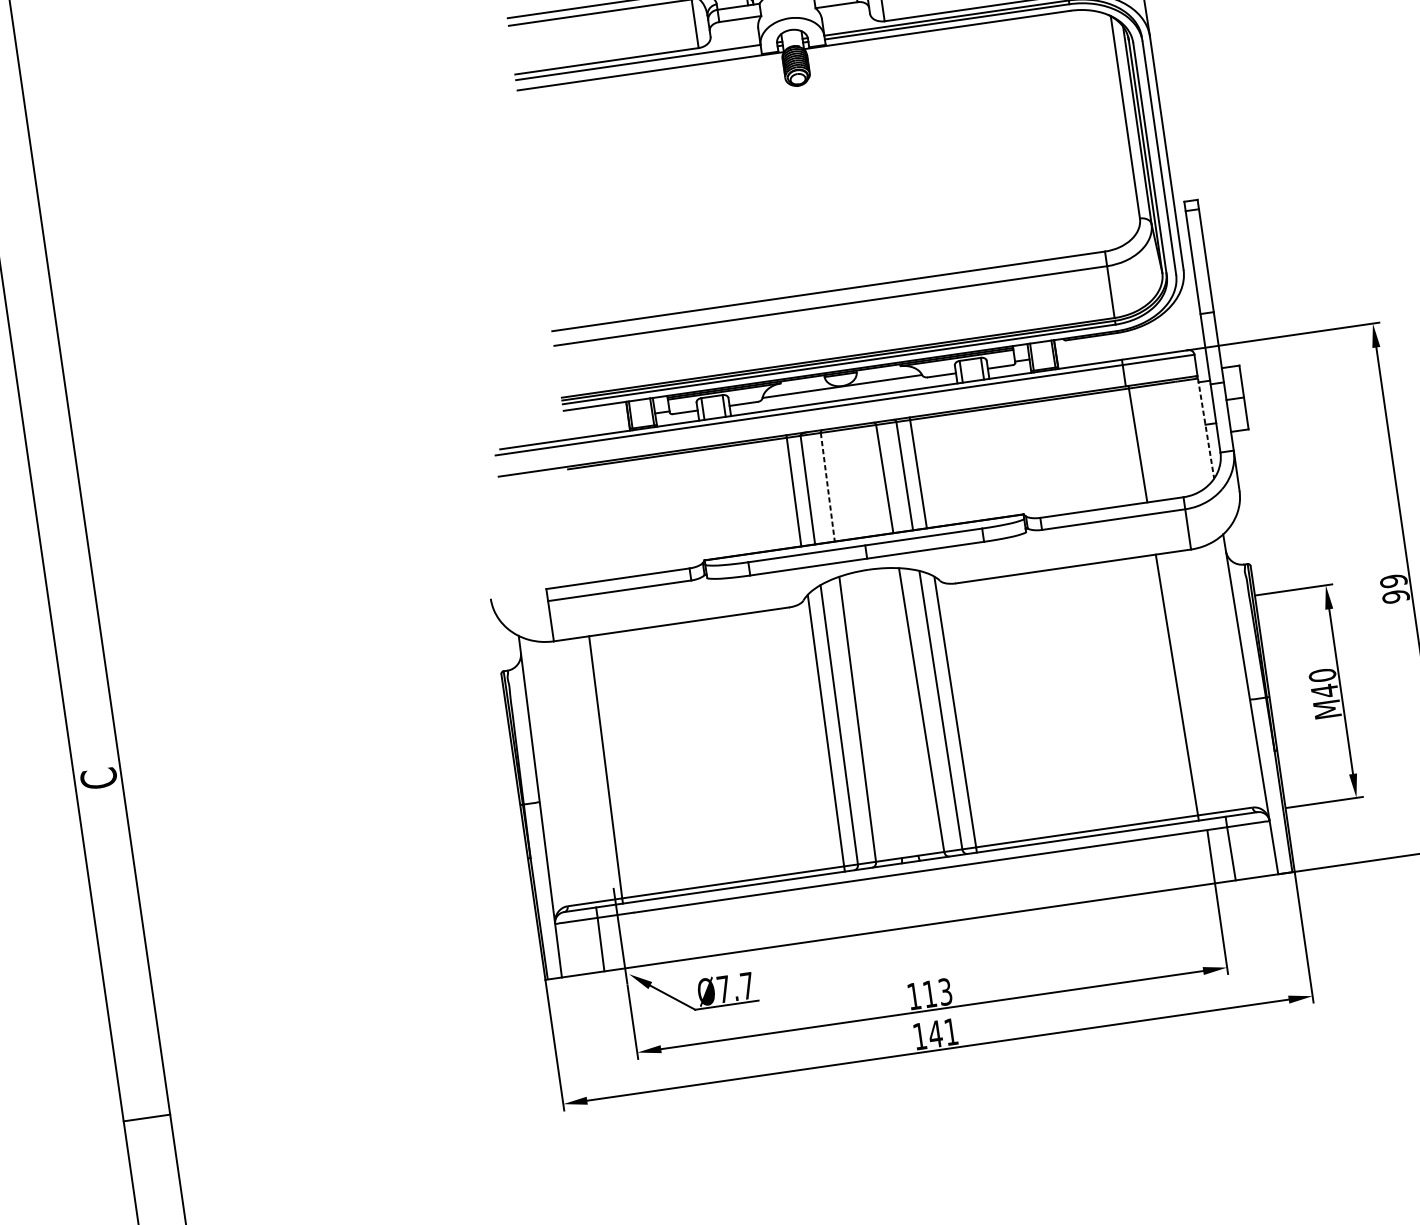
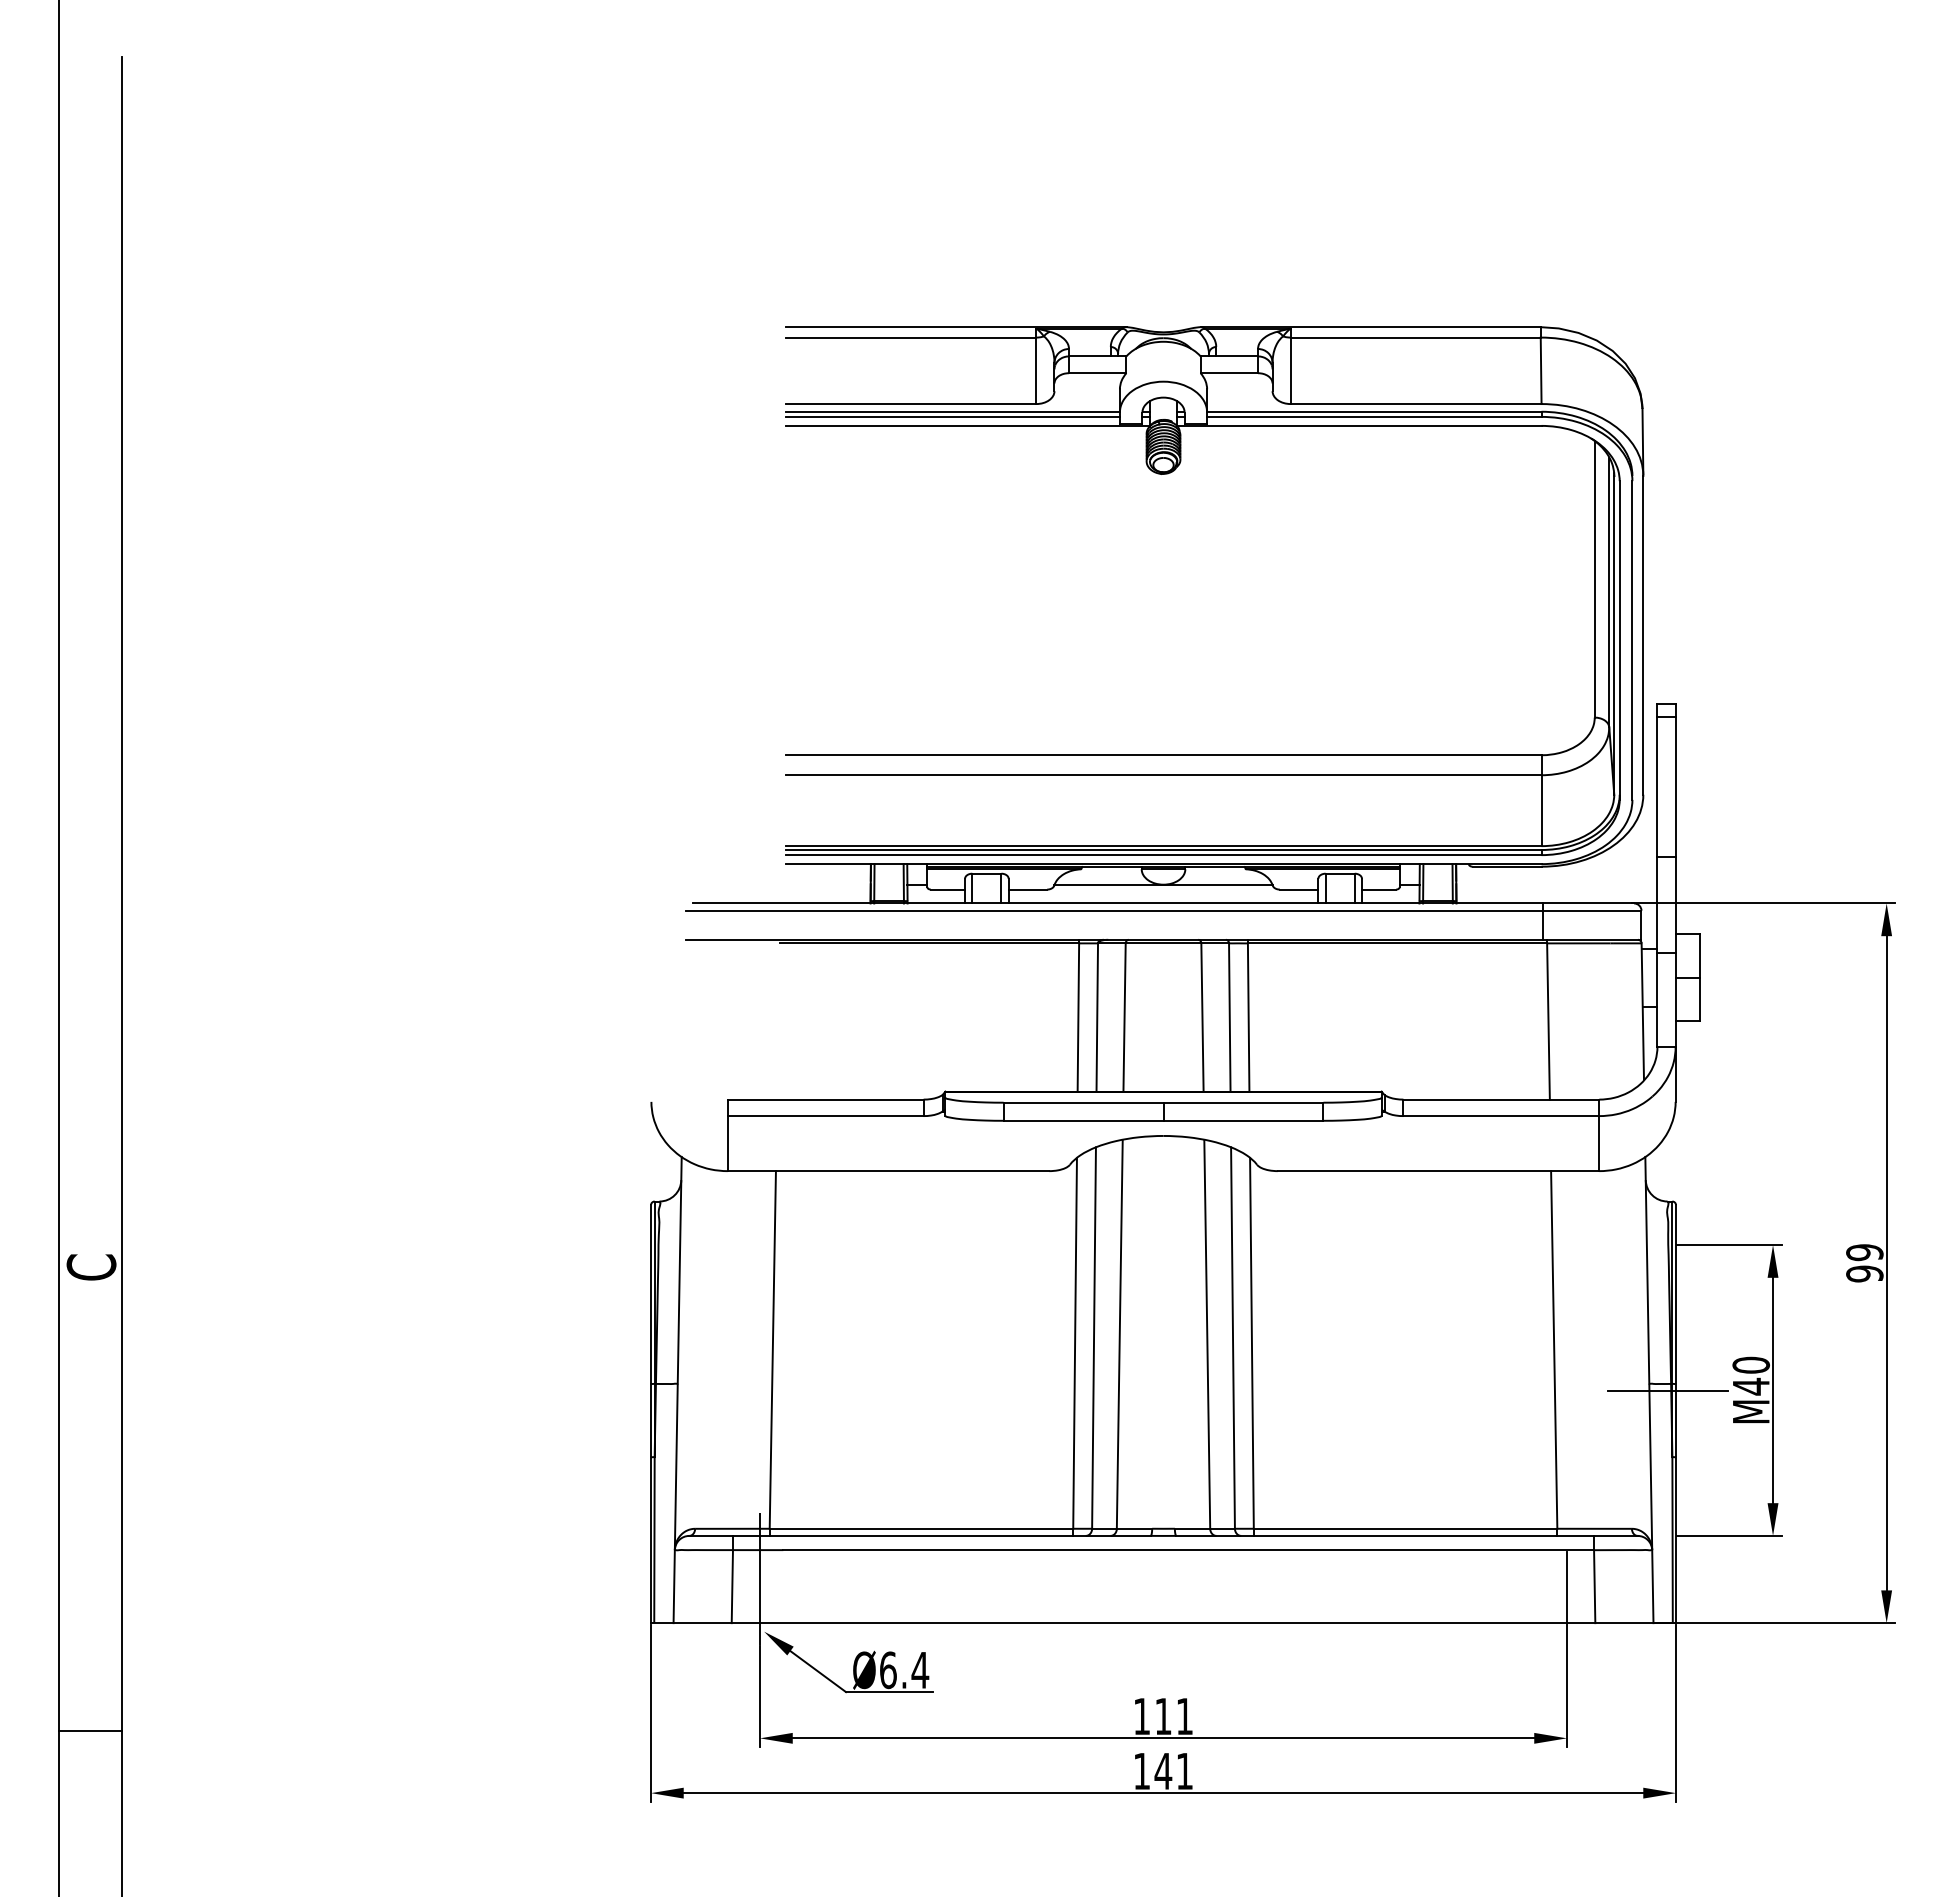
line: (638, 66) -> (952, 416), added
line: (1205, 429) -> (1642, 1012), dashed -> solid
line: (827, 487) -> (1124, 1018), dashed -> solid
line: (1264, 702) -> (1667, 1390), added
text: (735, 987) -> (904, 1670), Ø7.7 -> Ø6.4
text: (945, 991) -> (1184, 1716), 113 -> 111

